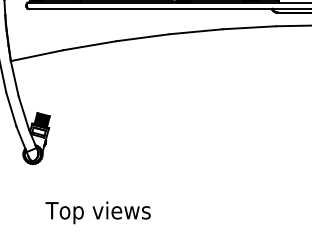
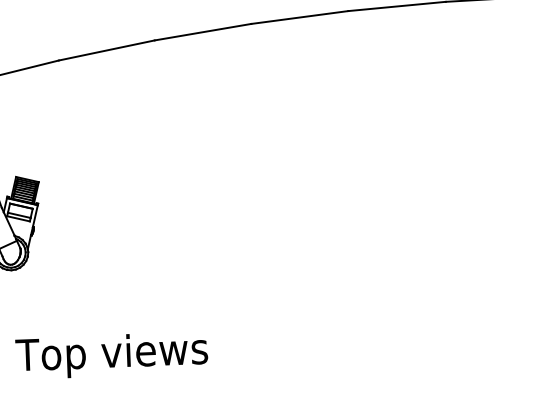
text: (97, 212) -> (110, 355), moved

